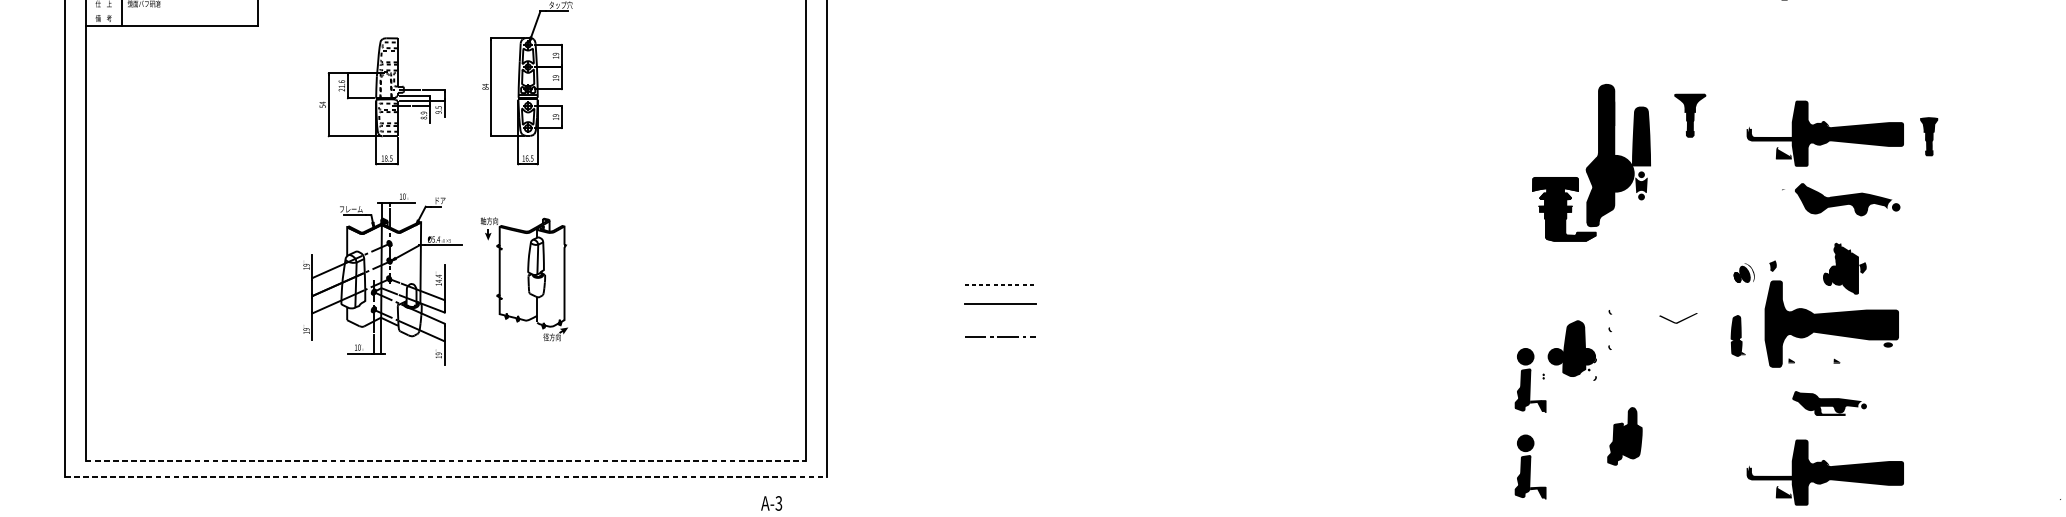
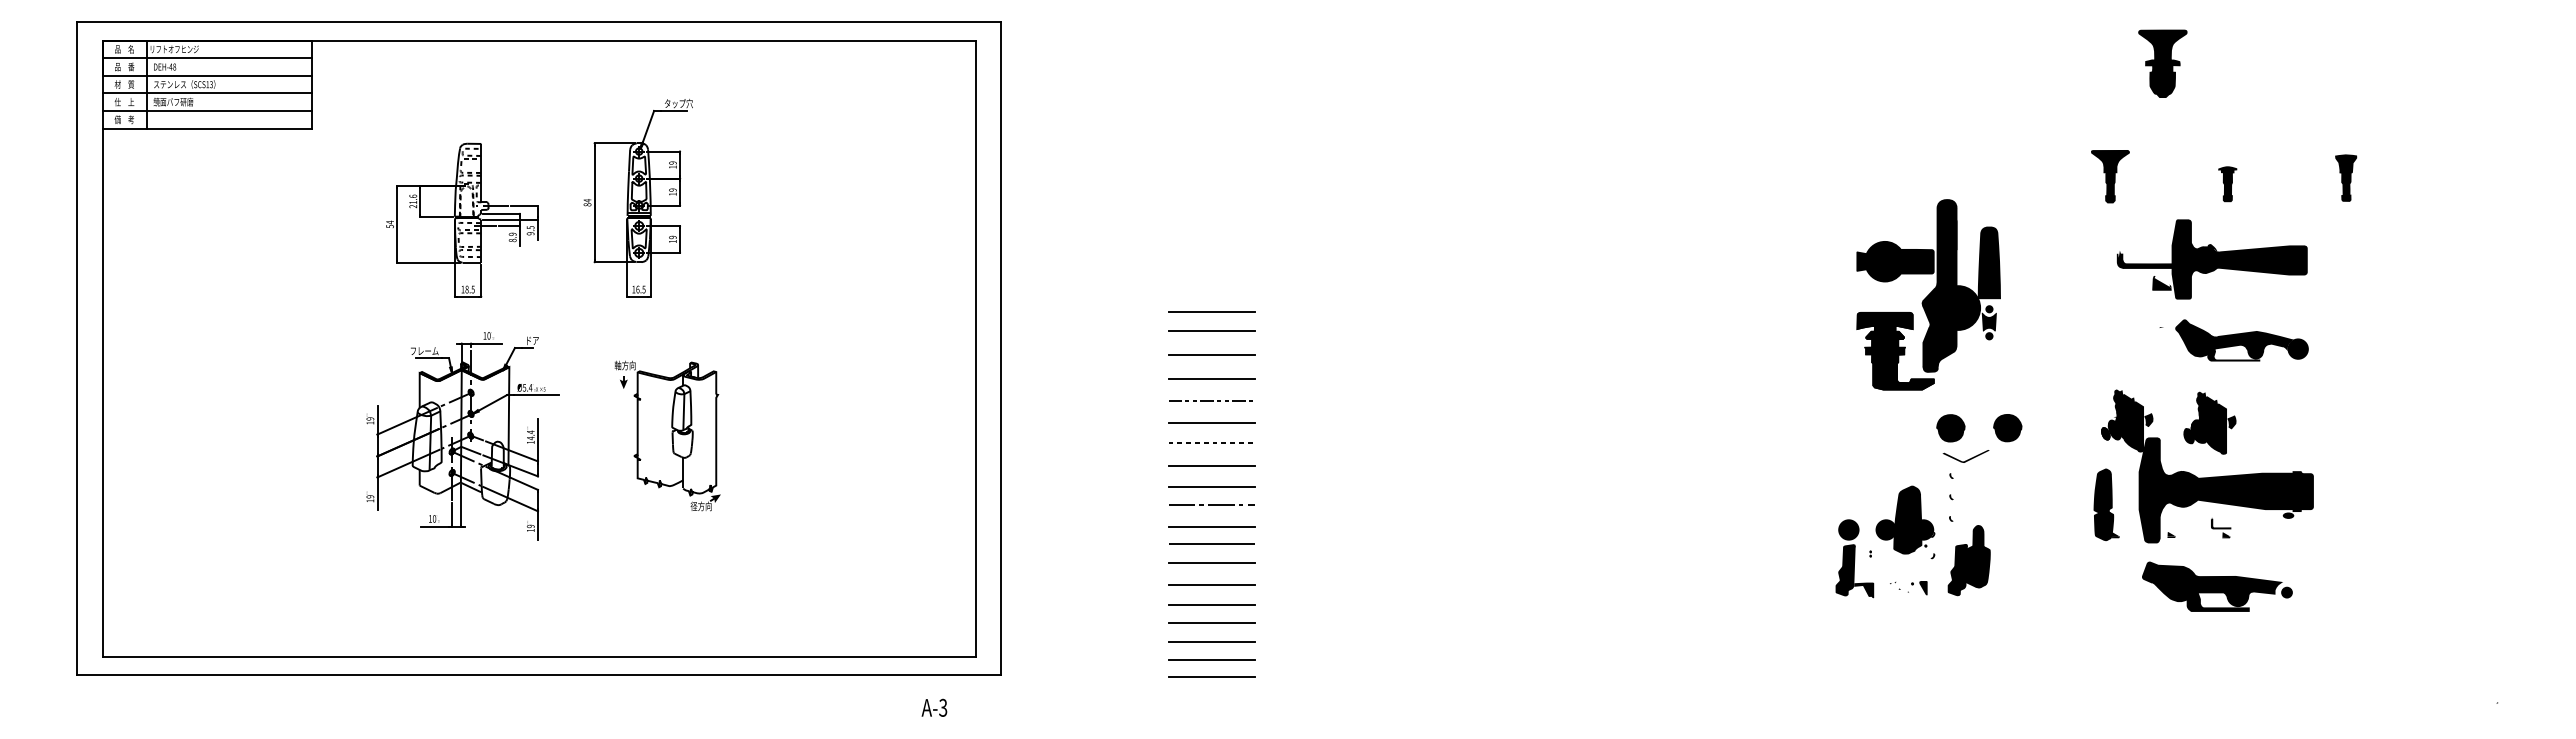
line: (171, 11) -> (206, 111), added
fill: (1837, 71) -> (2227, 184), added
part: (1690, 115) -> (2110, 176), moved
fill: (1564, 135) -> (1895, 261), added
part: (1929, 136) -> (2346, 177), moved
line: (1000, 176) -> (1211, 311), added
line: (1000, 193) -> (1211, 331), added
fill: (1842, 206) -> (2233, 347), added
fill: (1895, 207) -> (2297, 348), added
line: (1000, 212) -> (1211, 355), added
line: (1000, 231) -> (1211, 378), added
line: (999, 249) -> (1210, 400), added
fill: (1756, 266) -> (2128, 420), added
line: (1000, 268) -> (1211, 423), added
part: (1844, 268) -> (2209, 422), moved
fill: (1656, 272) -> (2007, 427), added
fill: (1609, 273) -> (1950, 428), added
part: (524, 278) -> (667, 435), moved
part: (1677, 318) -> (1965, 456), moved
line: (1000, 320) -> (1211, 486), added
fill: (1899, 325) -> (2302, 491), added
part: (1738, 335) -> (2106, 504), size x1.43
fill: (1832, 351) -> (2220, 523), added
line: (1000, 353) -> (1211, 526), added
line: (1000, 367) -> (1211, 543), added
line: (1000, 384) -> (1211, 563), added
line: (1000, 401) -> (1211, 584), added
part: (1829, 403) -> (2217, 586), size x1.67
part: (1574, 405) -> (1908, 588), added
line: (1000, 419) -> (1211, 605), added
line: (1000, 433) -> (1211, 622), added
part: (1624, 436) -> (1968, 560), moved
line: (1000, 449) -> (1211, 642), added
line: (445, 461) -> (539, 656), dashed -> solid
line: (1000, 463) -> (1211, 659), added
part: (1530, 466) -> (1854, 663), removed
part: (1824, 472) -> (2211, 670), removed
line: (445, 476) -> (539, 675), dashed -> solid
line: (1000, 478) -> (1211, 677), added

